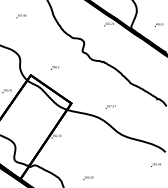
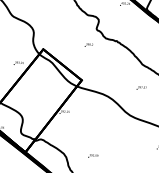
text: (55, 67) -> (89, 44), moved
text: (110, 106) -> (141, 87), moved

